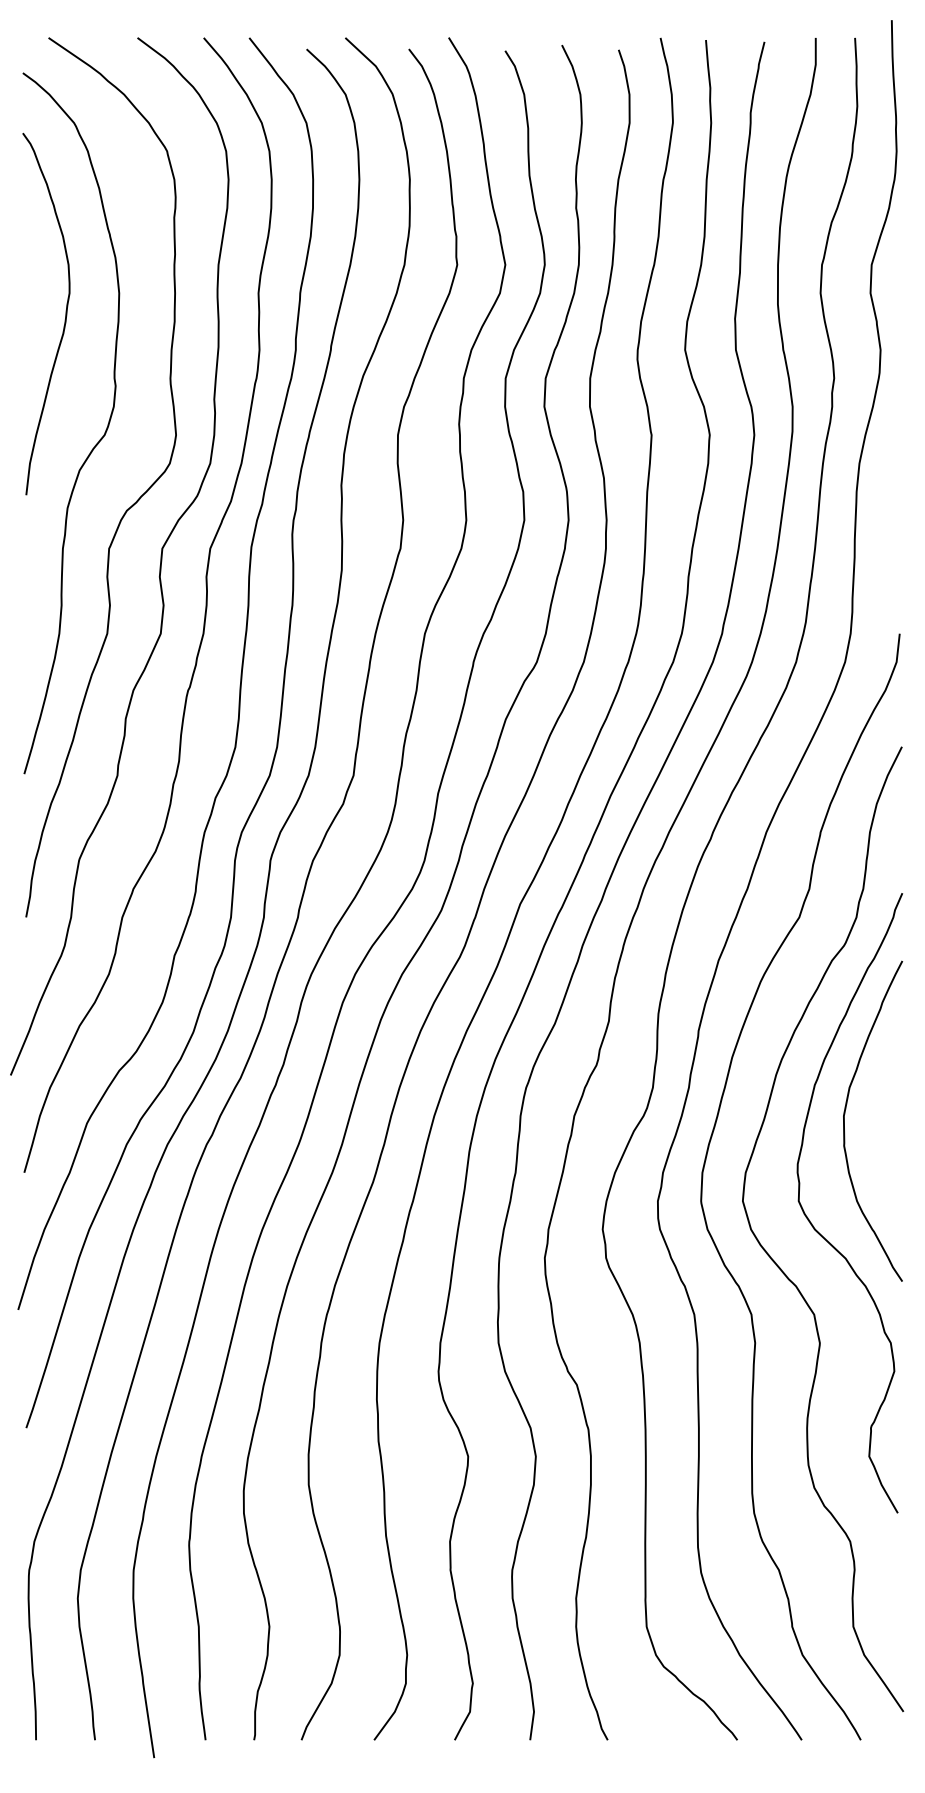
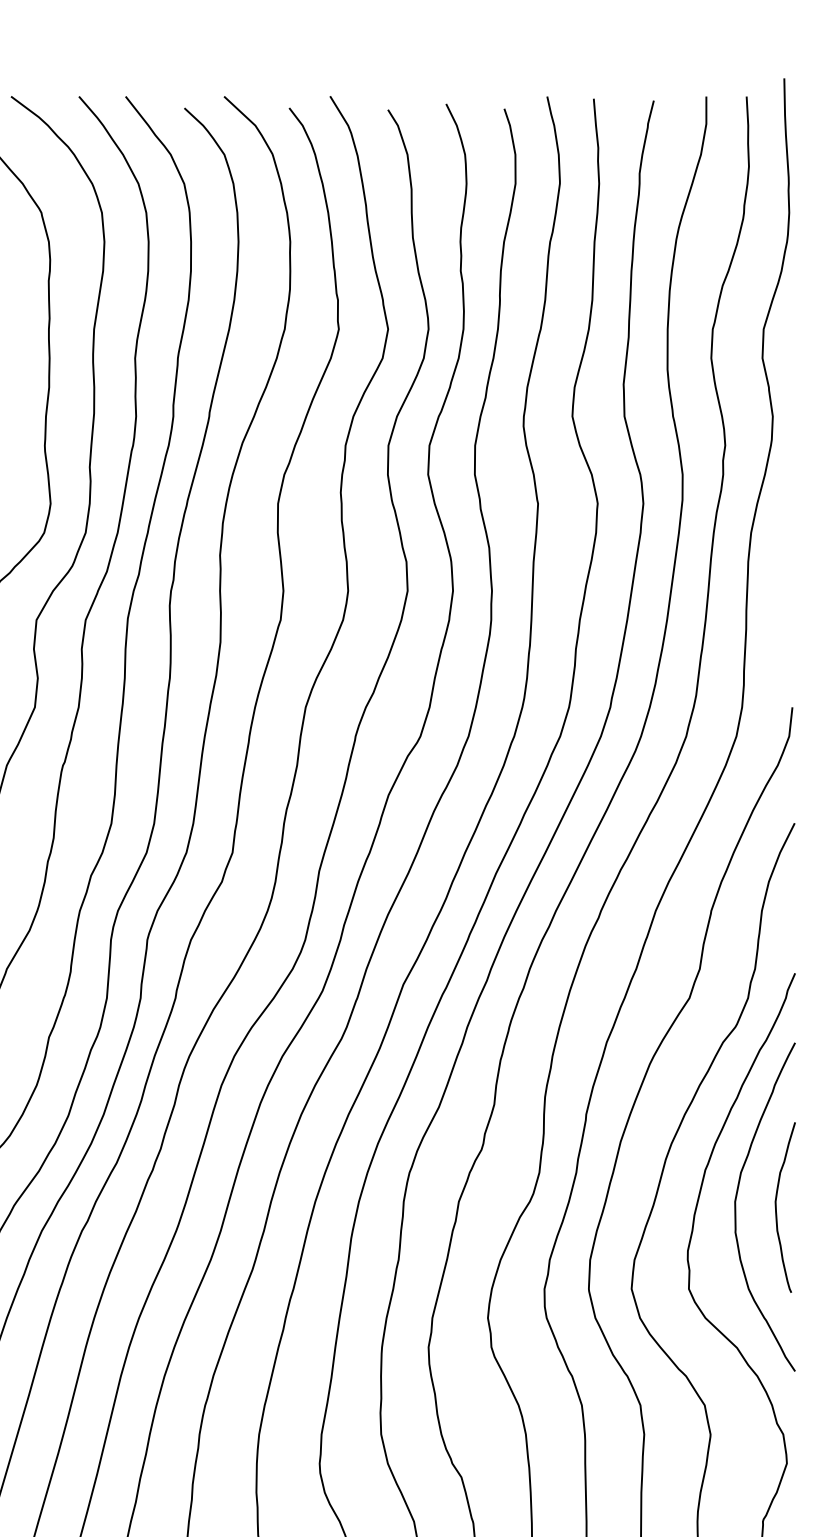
curve: (884, 1121) -> (776, 1207), added

